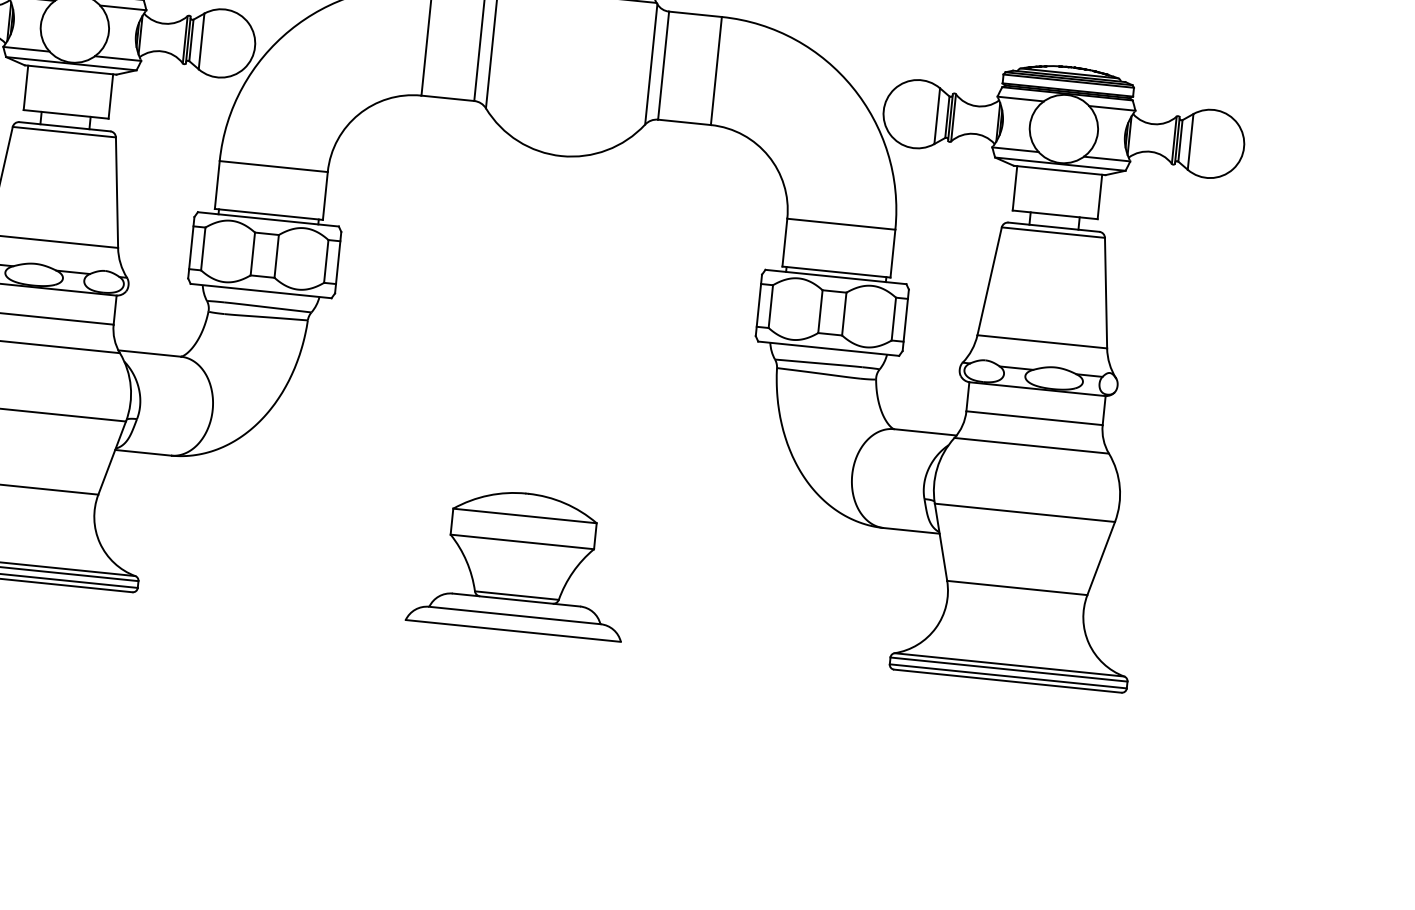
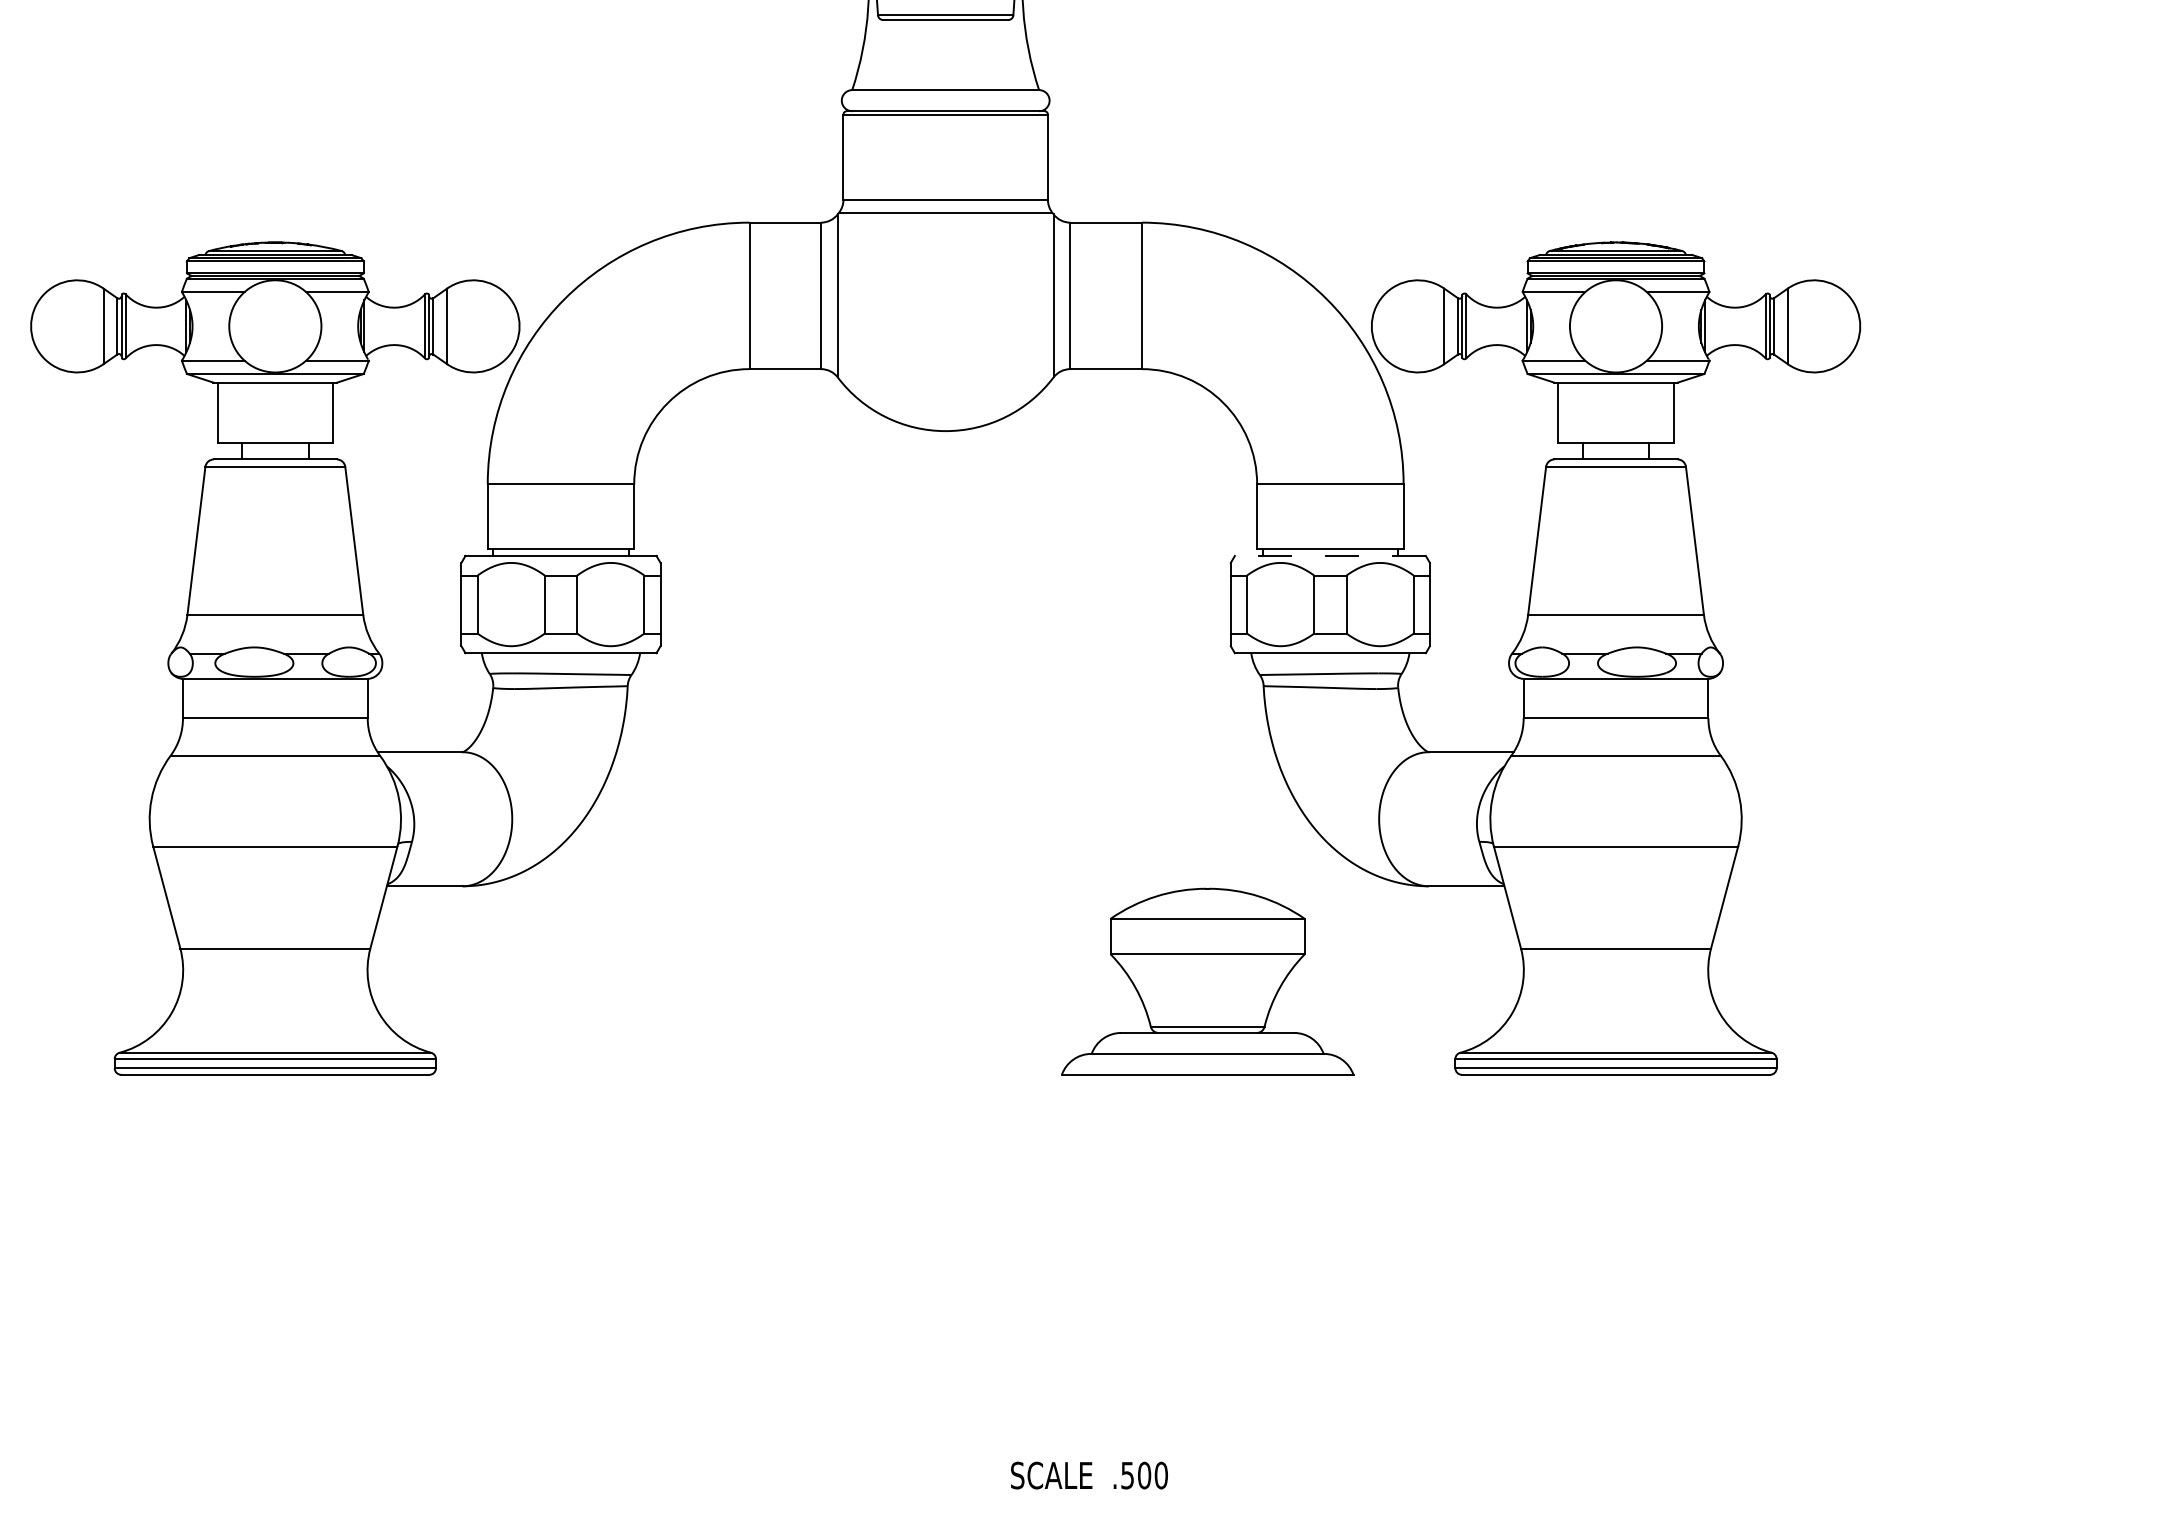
line: (836, 276) -> (1330, 555), solid -> dashed
part: (520, 562) -> (1207, 981), moved

